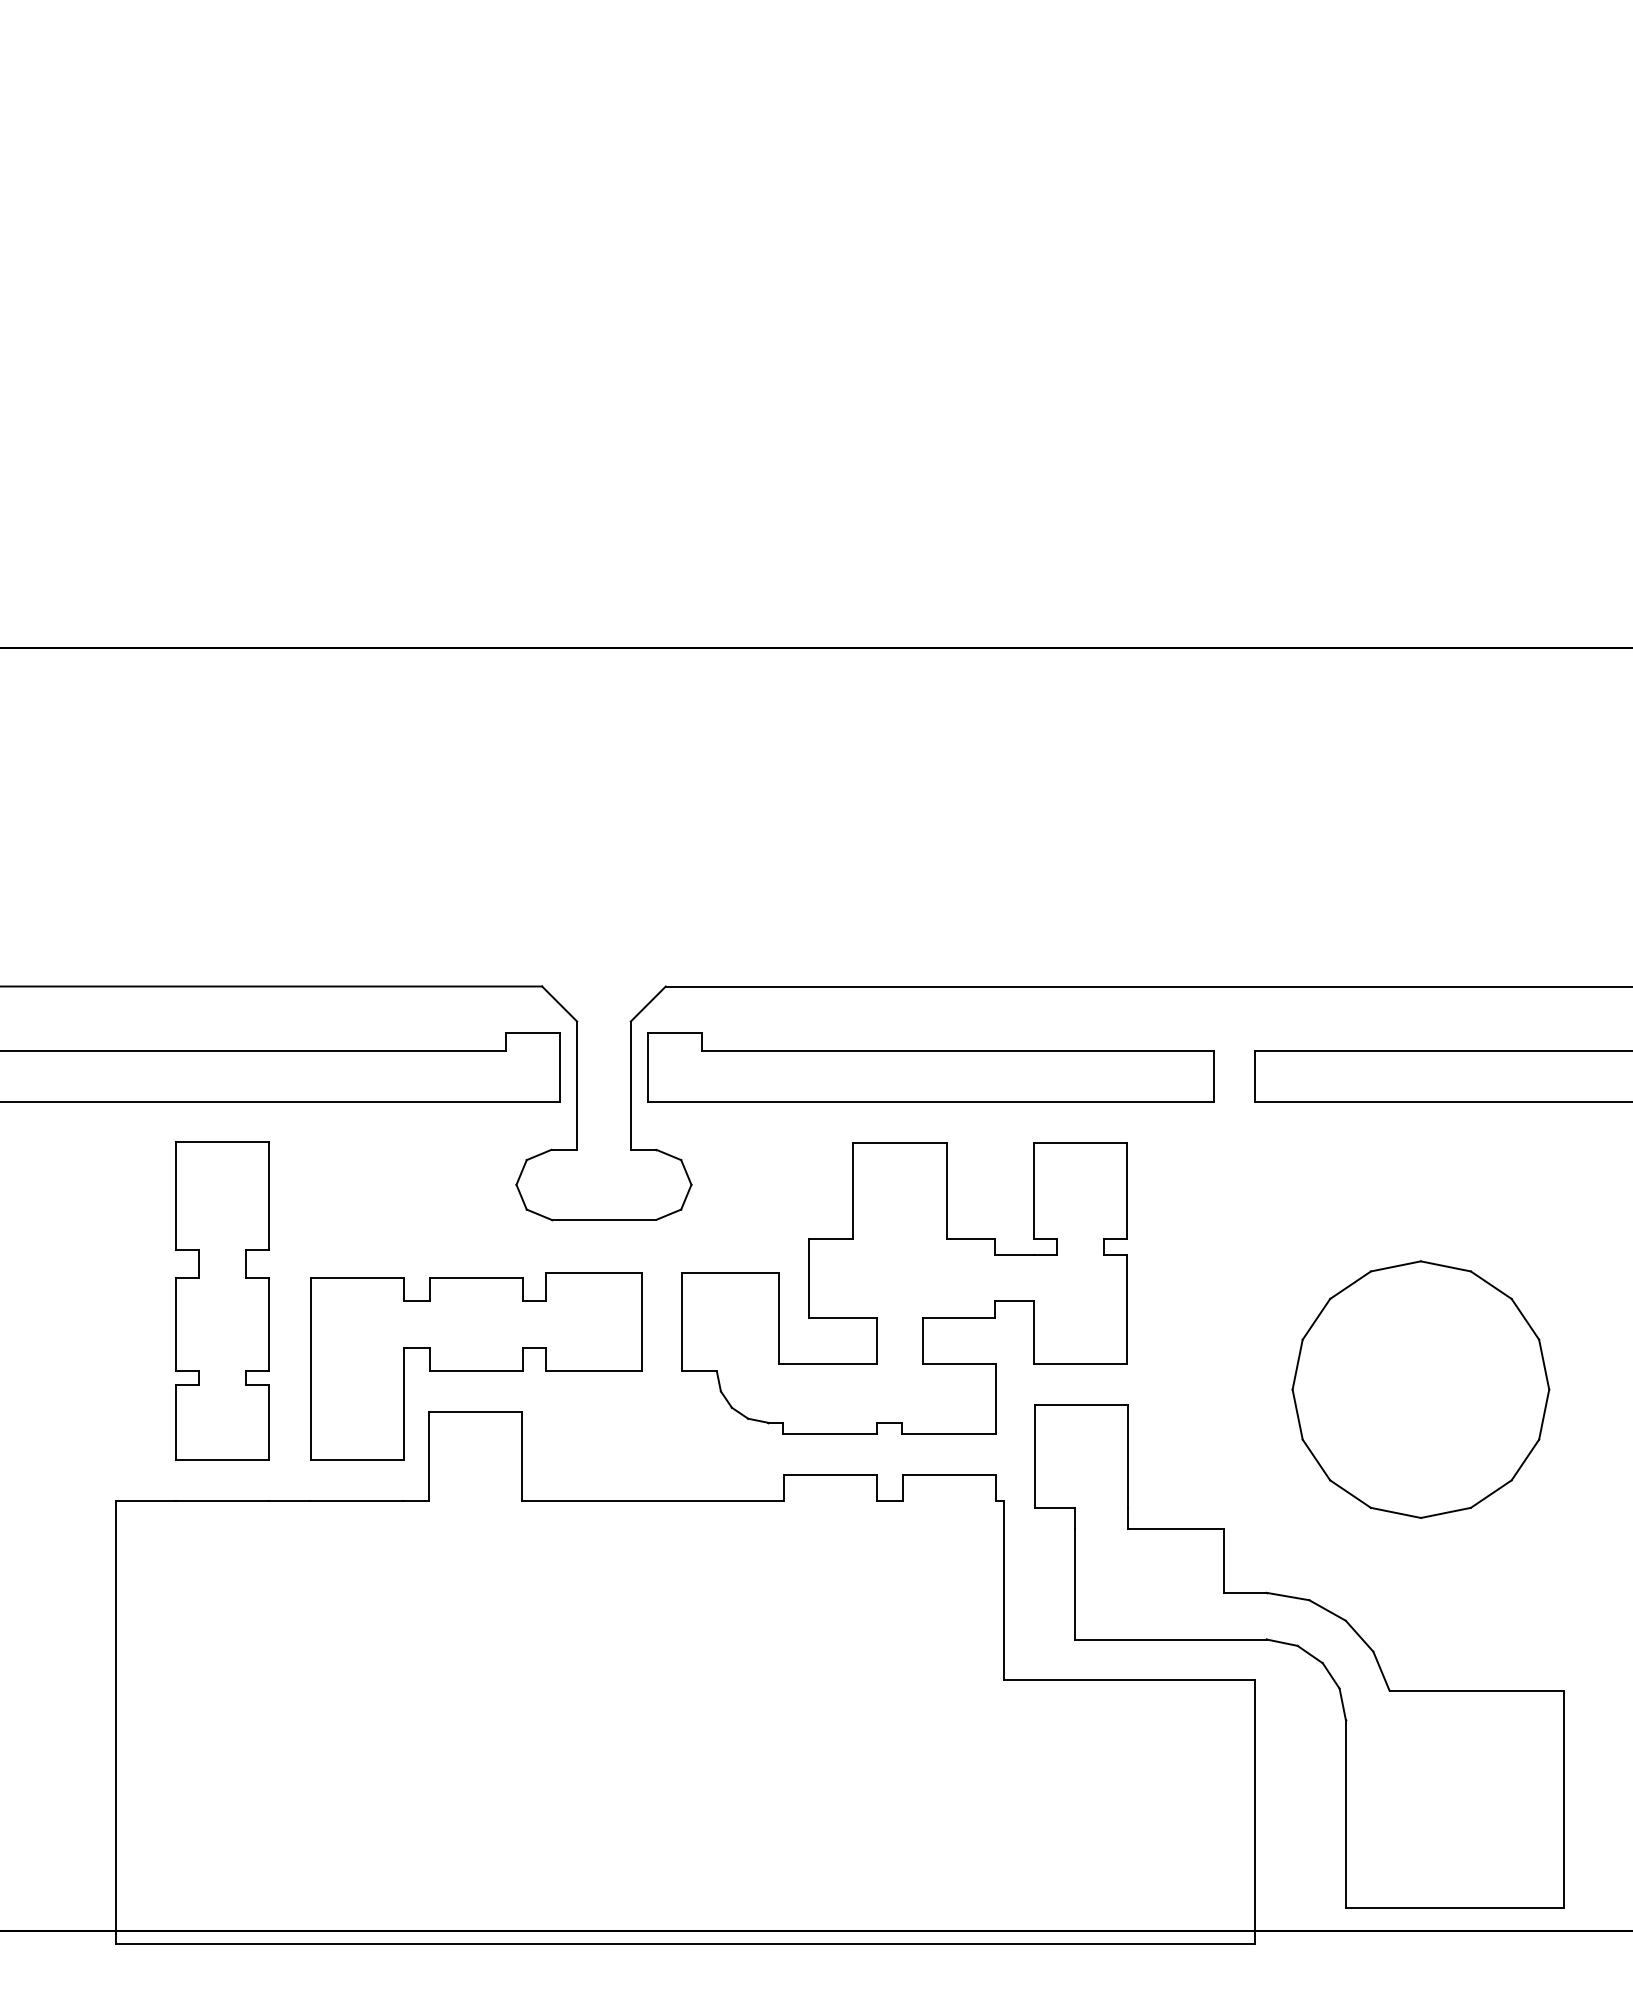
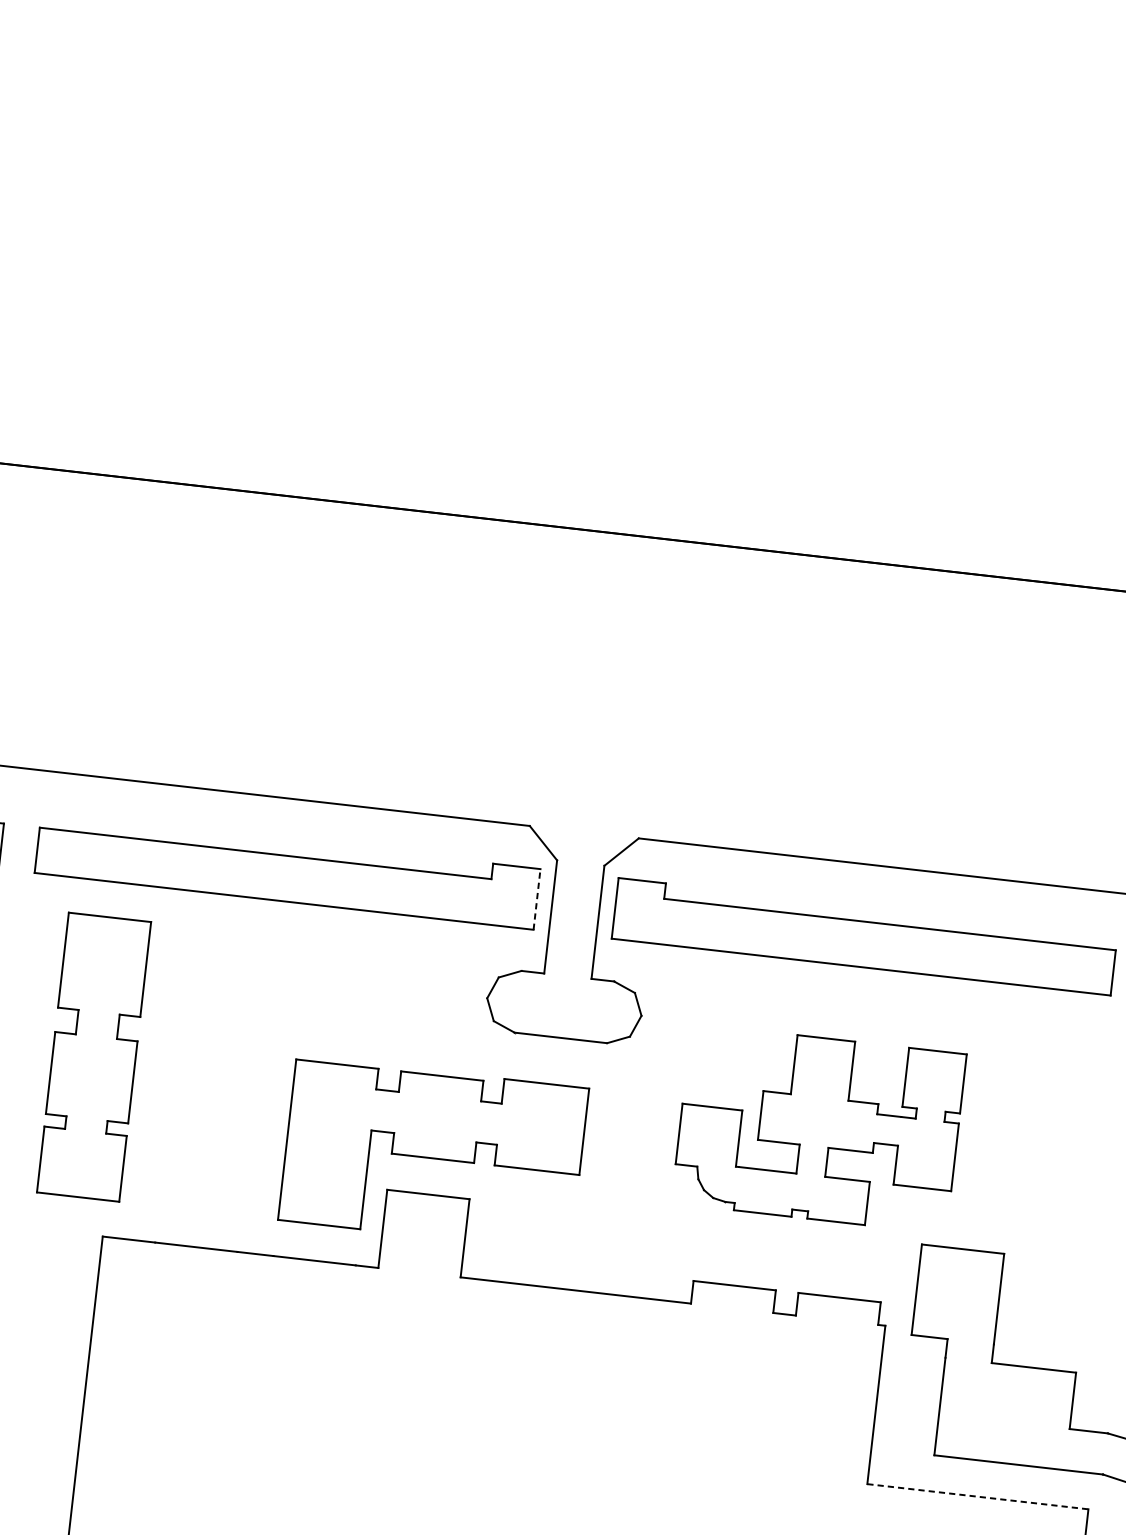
line: (559, 1067) -> (536, 899), solid -> dashed
part: (904, 1288) -> (818, 1128), size x0.7
part: (222, 1300) -> (93, 1056), moved
line: (1129, 1680) -> (977, 1496), solid -> dashed

